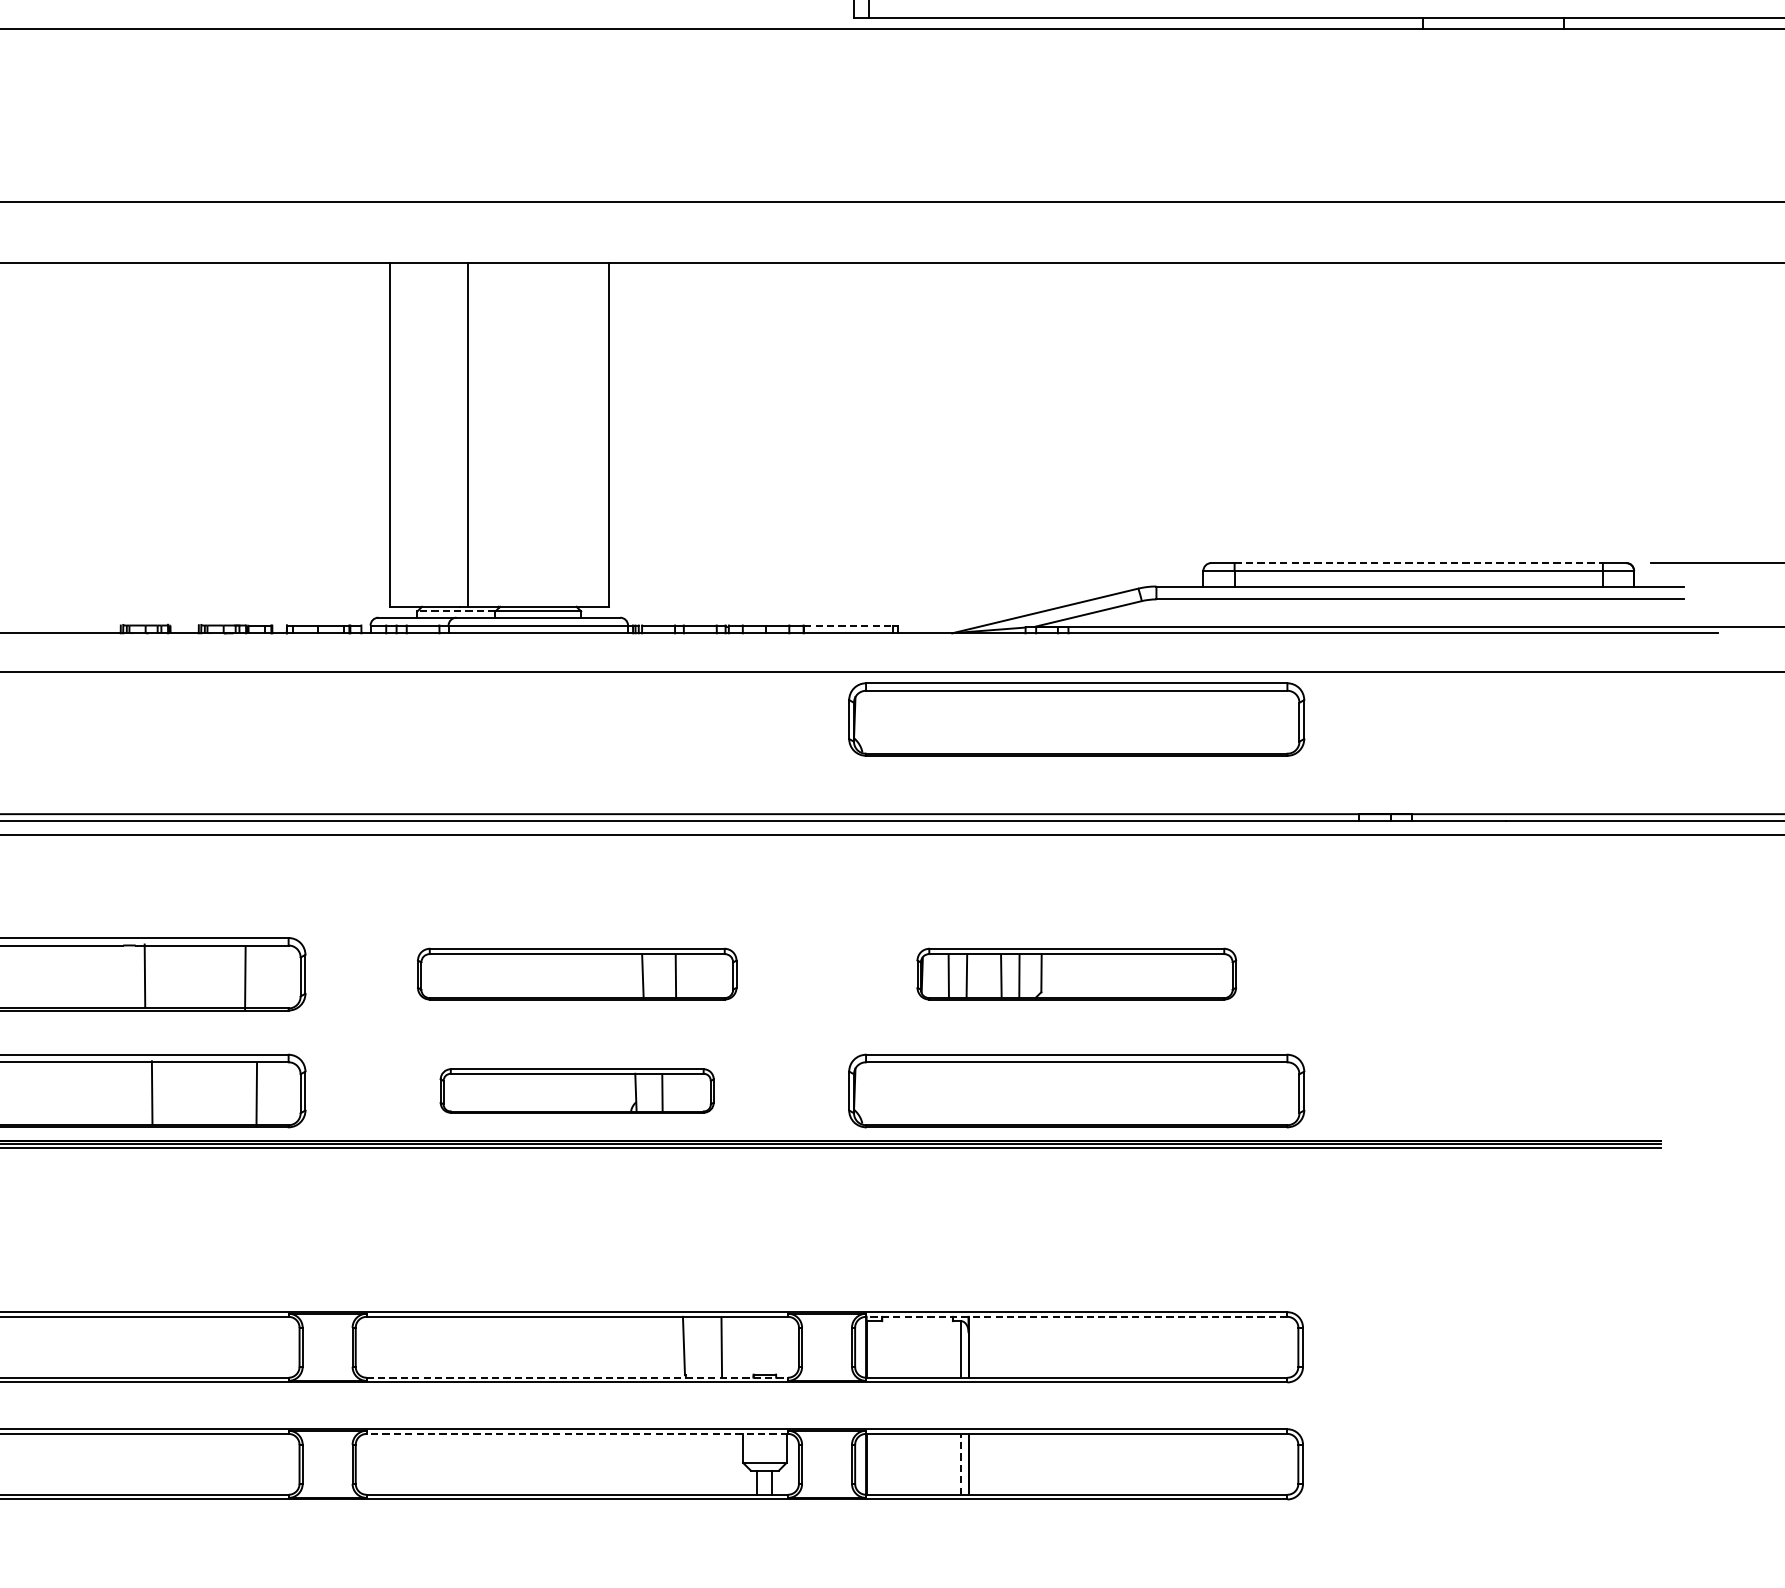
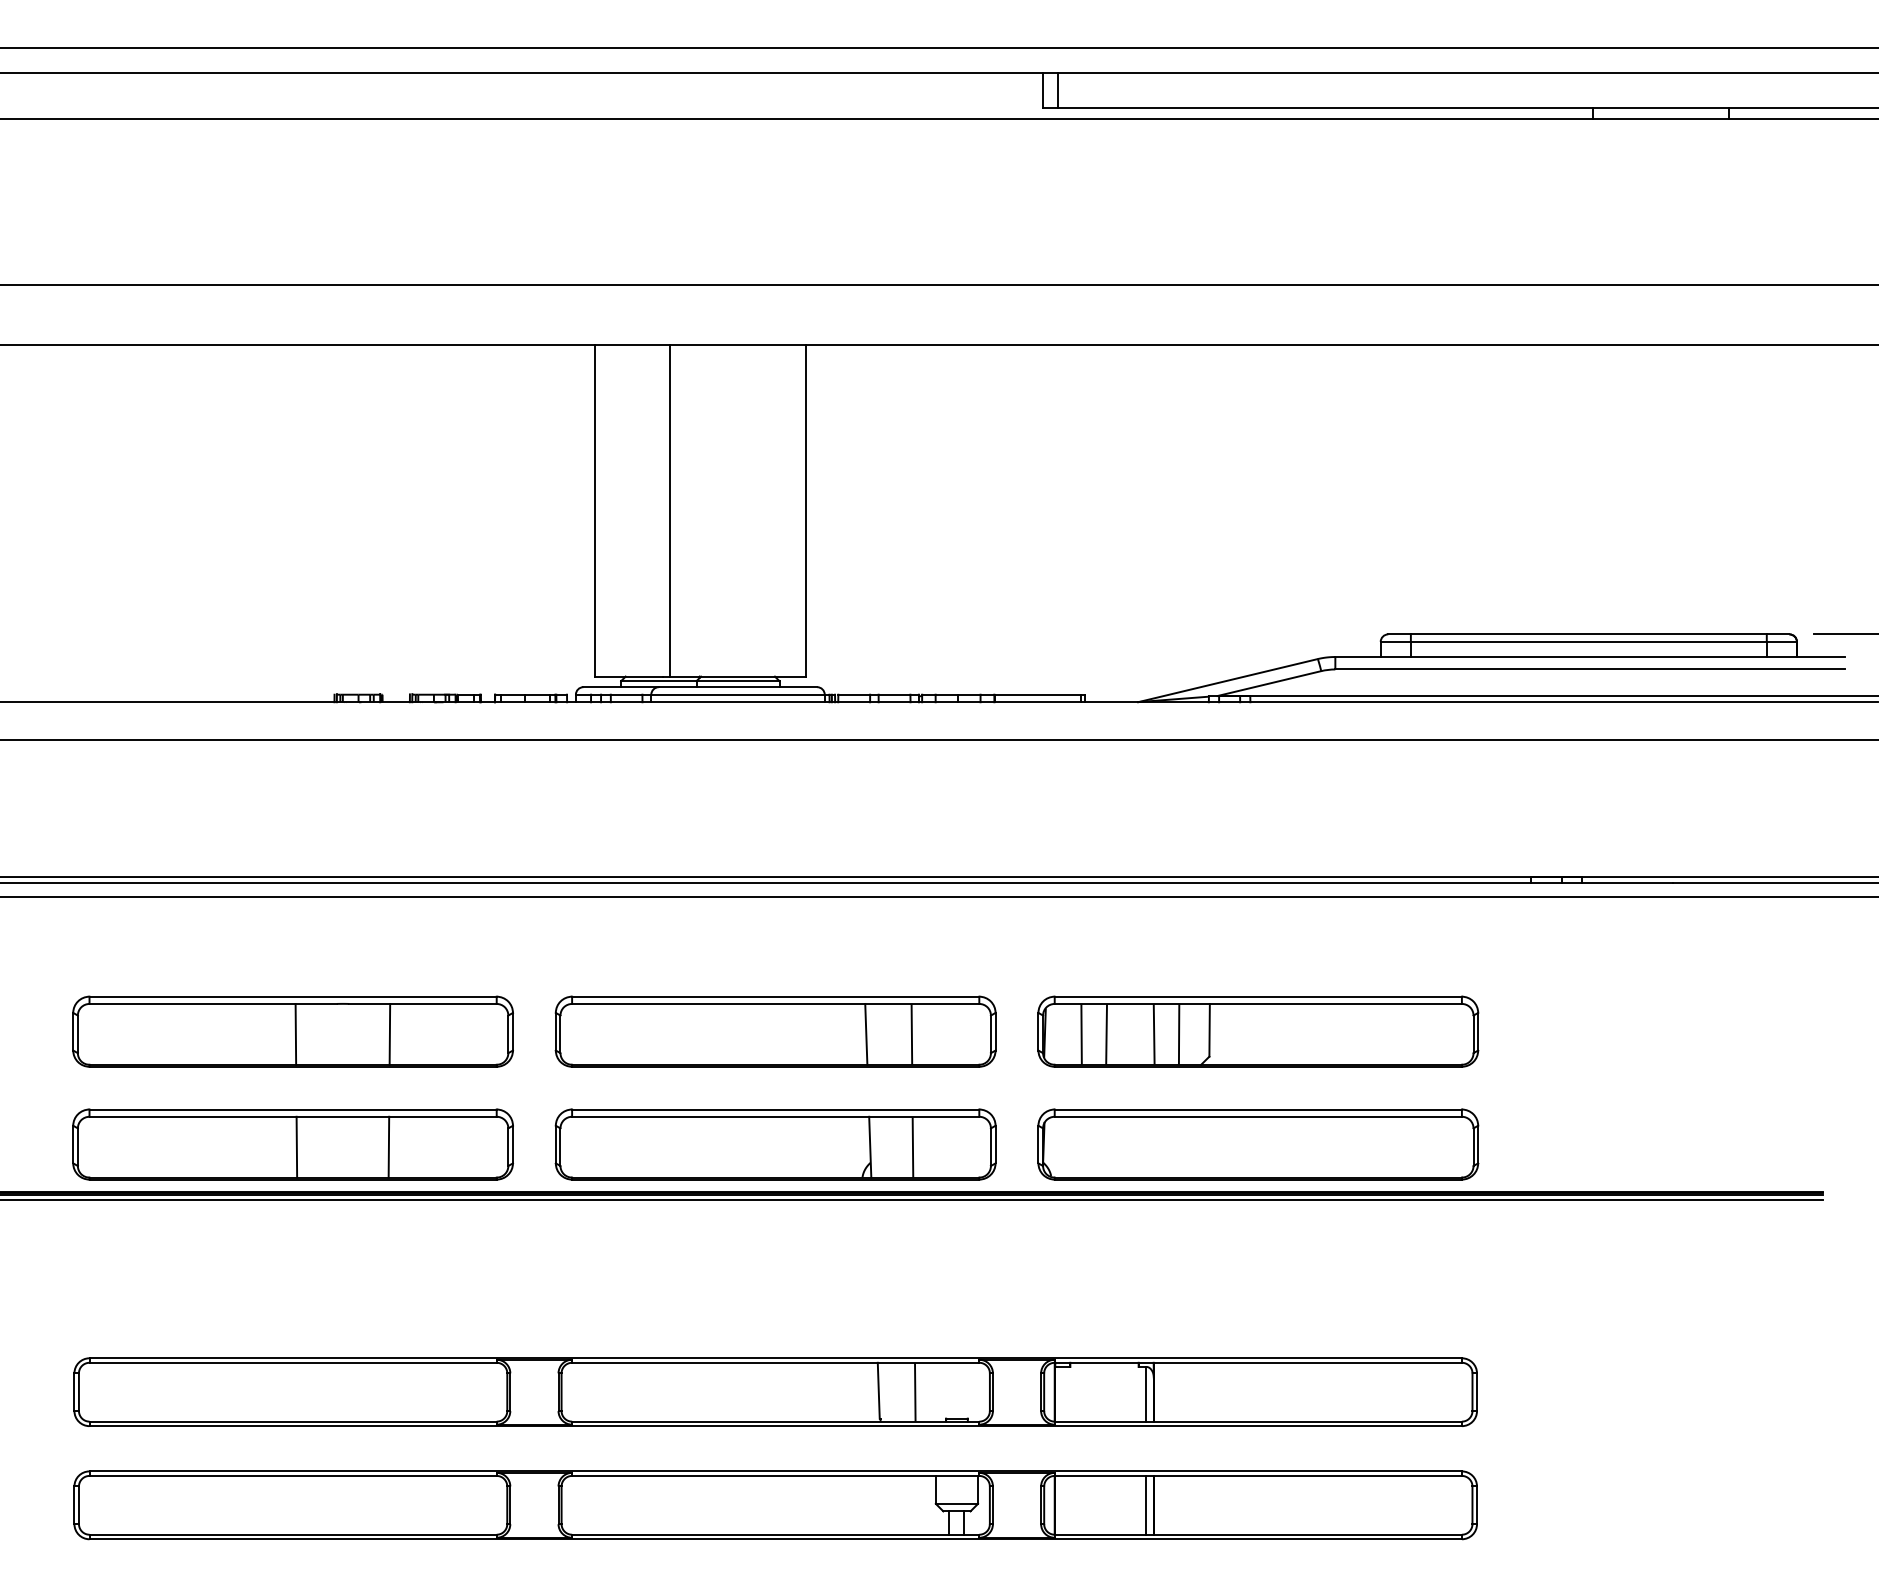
line: (1418, 563) -> (1588, 634), dashed -> solid
line: (456, 611) -> (658, 681), dashed -> solid
line: (848, 625) -> (1037, 694), dashed -> solid
part: (1076, 719) -> (1258, 785), removed
part: (577, 974) -> (775, 1031), size x1.43
part: (1076, 974) -> (1258, 1031), size x1.43
line: (144, 975) -> (295, 1033), moved
line: (244, 977) -> (389, 1033), moved
part: (577, 1090) -> (775, 1144), size x1.67
line: (151, 1092) -> (296, 1146), moved
line: (256, 1094) -> (388, 1146), moved
line: (1076, 1316) -> (1258, 1362), dashed -> solid
line: (577, 1377) -> (775, 1421), dashed -> solid
line: (577, 1433) -> (775, 1475), dashed -> solid
line: (961, 1463) -> (1146, 1504), dashed -> solid

